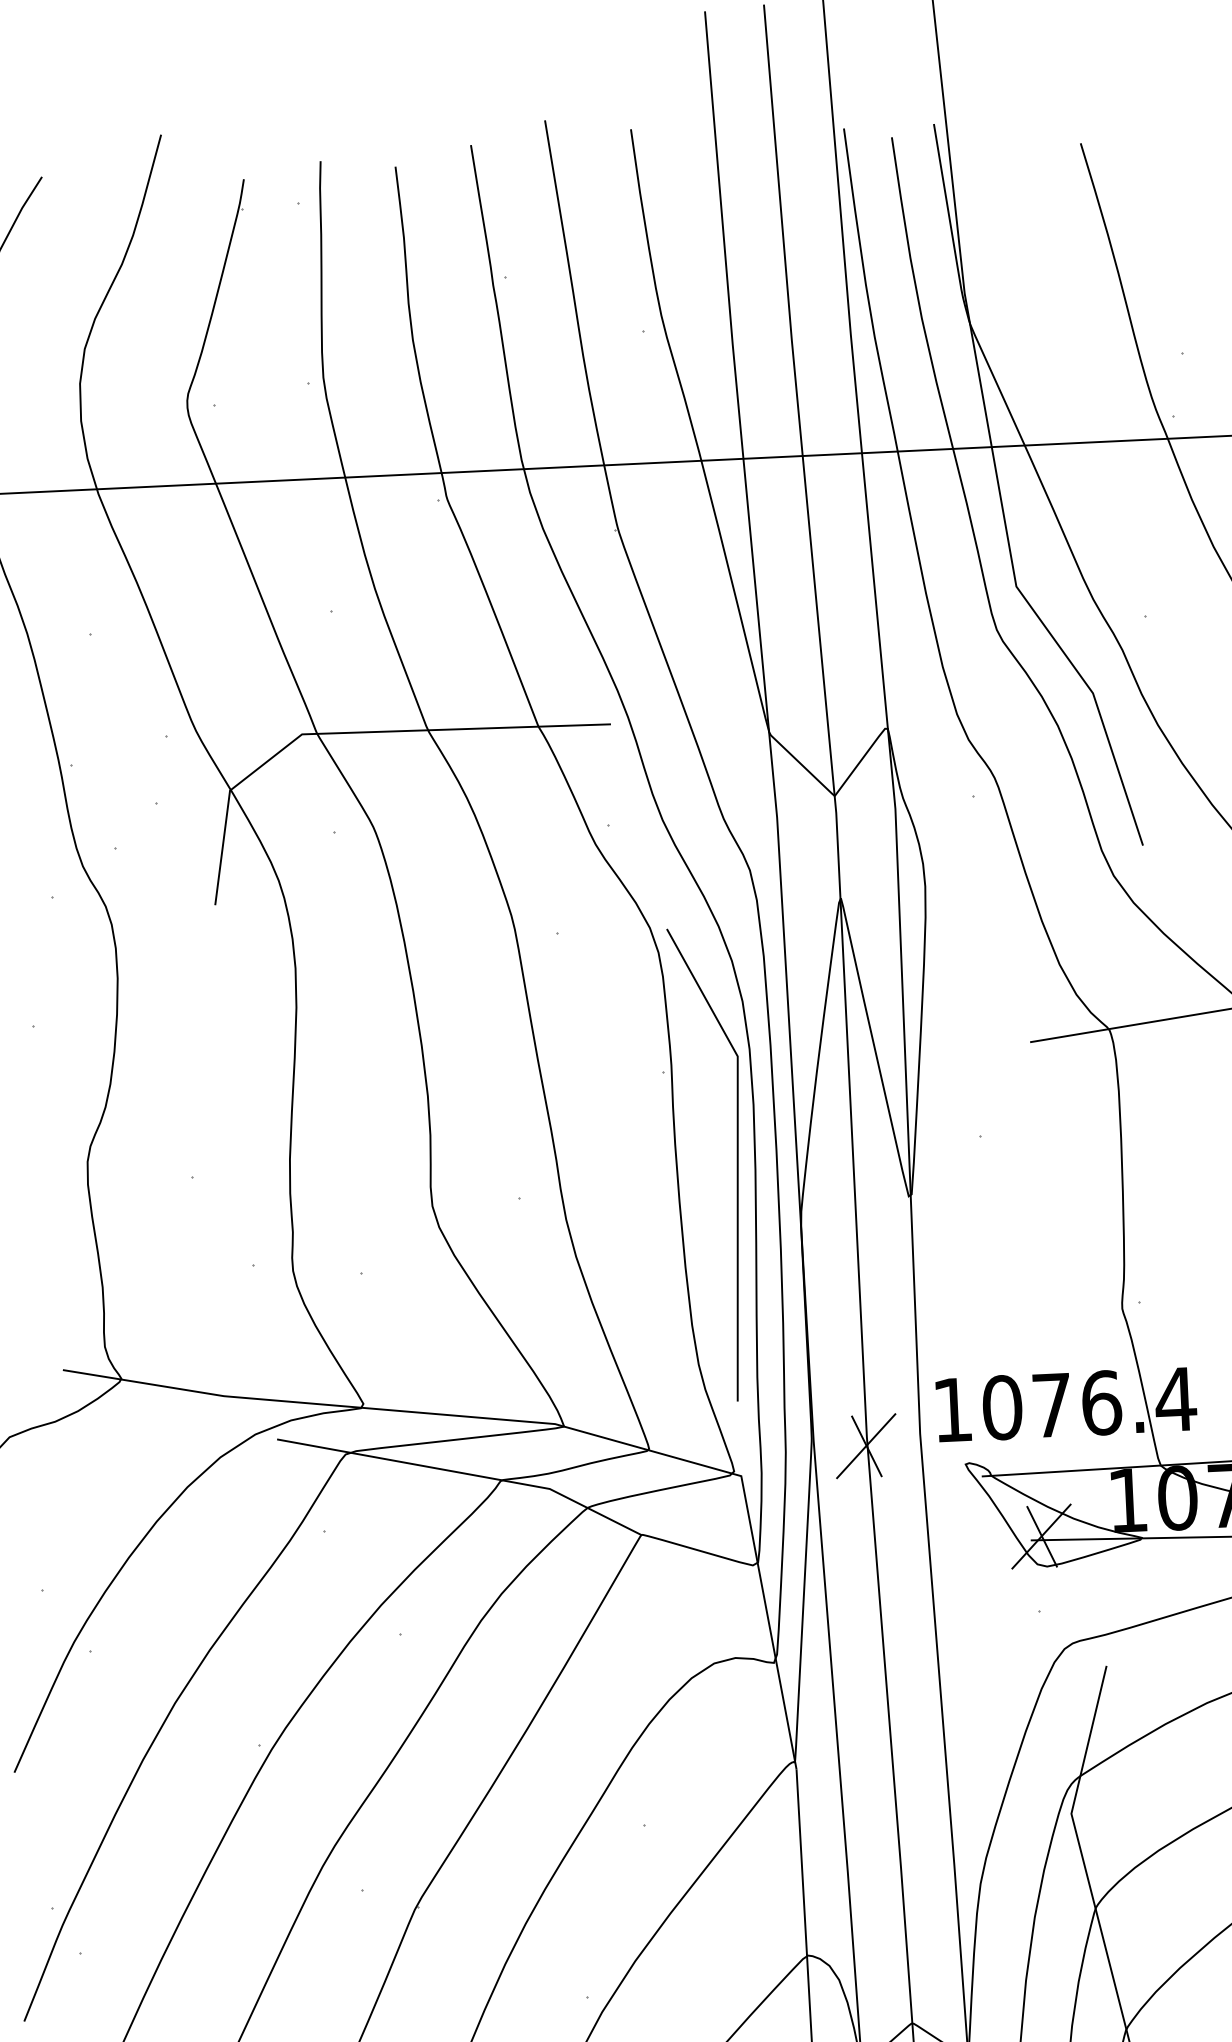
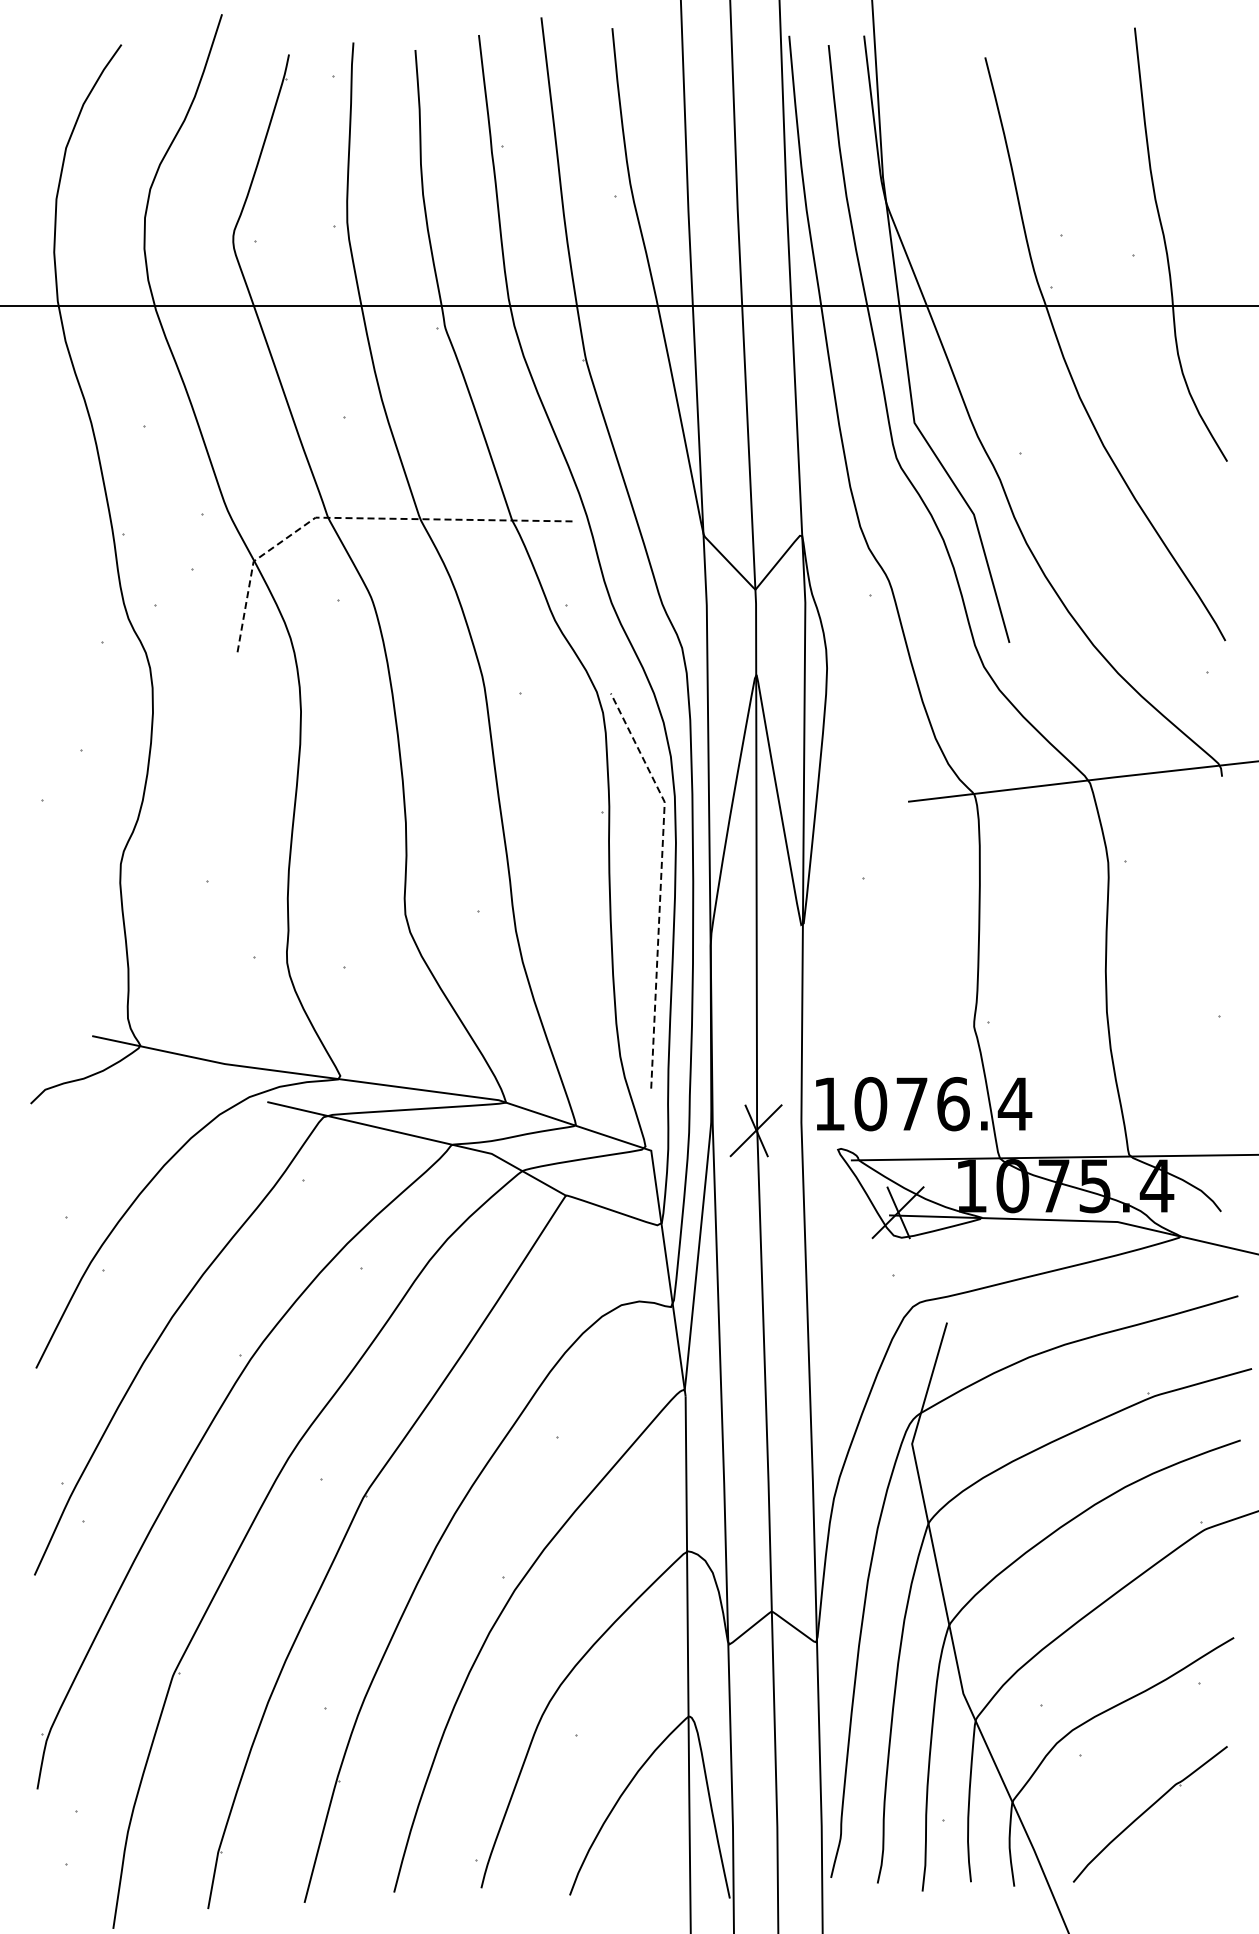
line: (351, 733) -> (356, 518), solid -> dashed
line: (737, 1154) -> (660, 883), solid -> dashed

